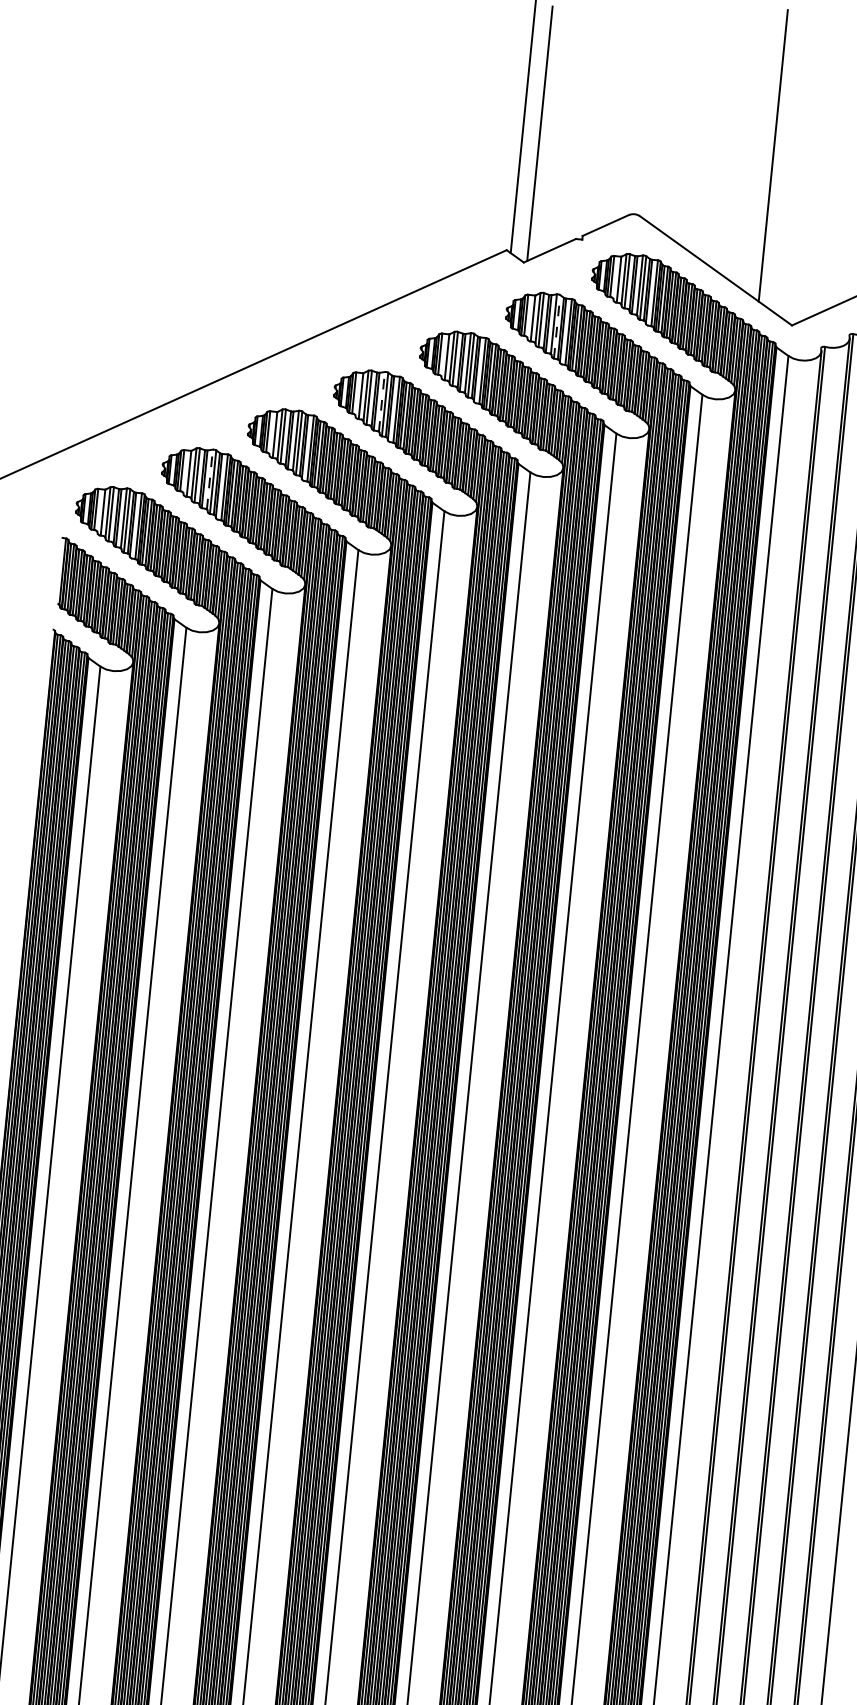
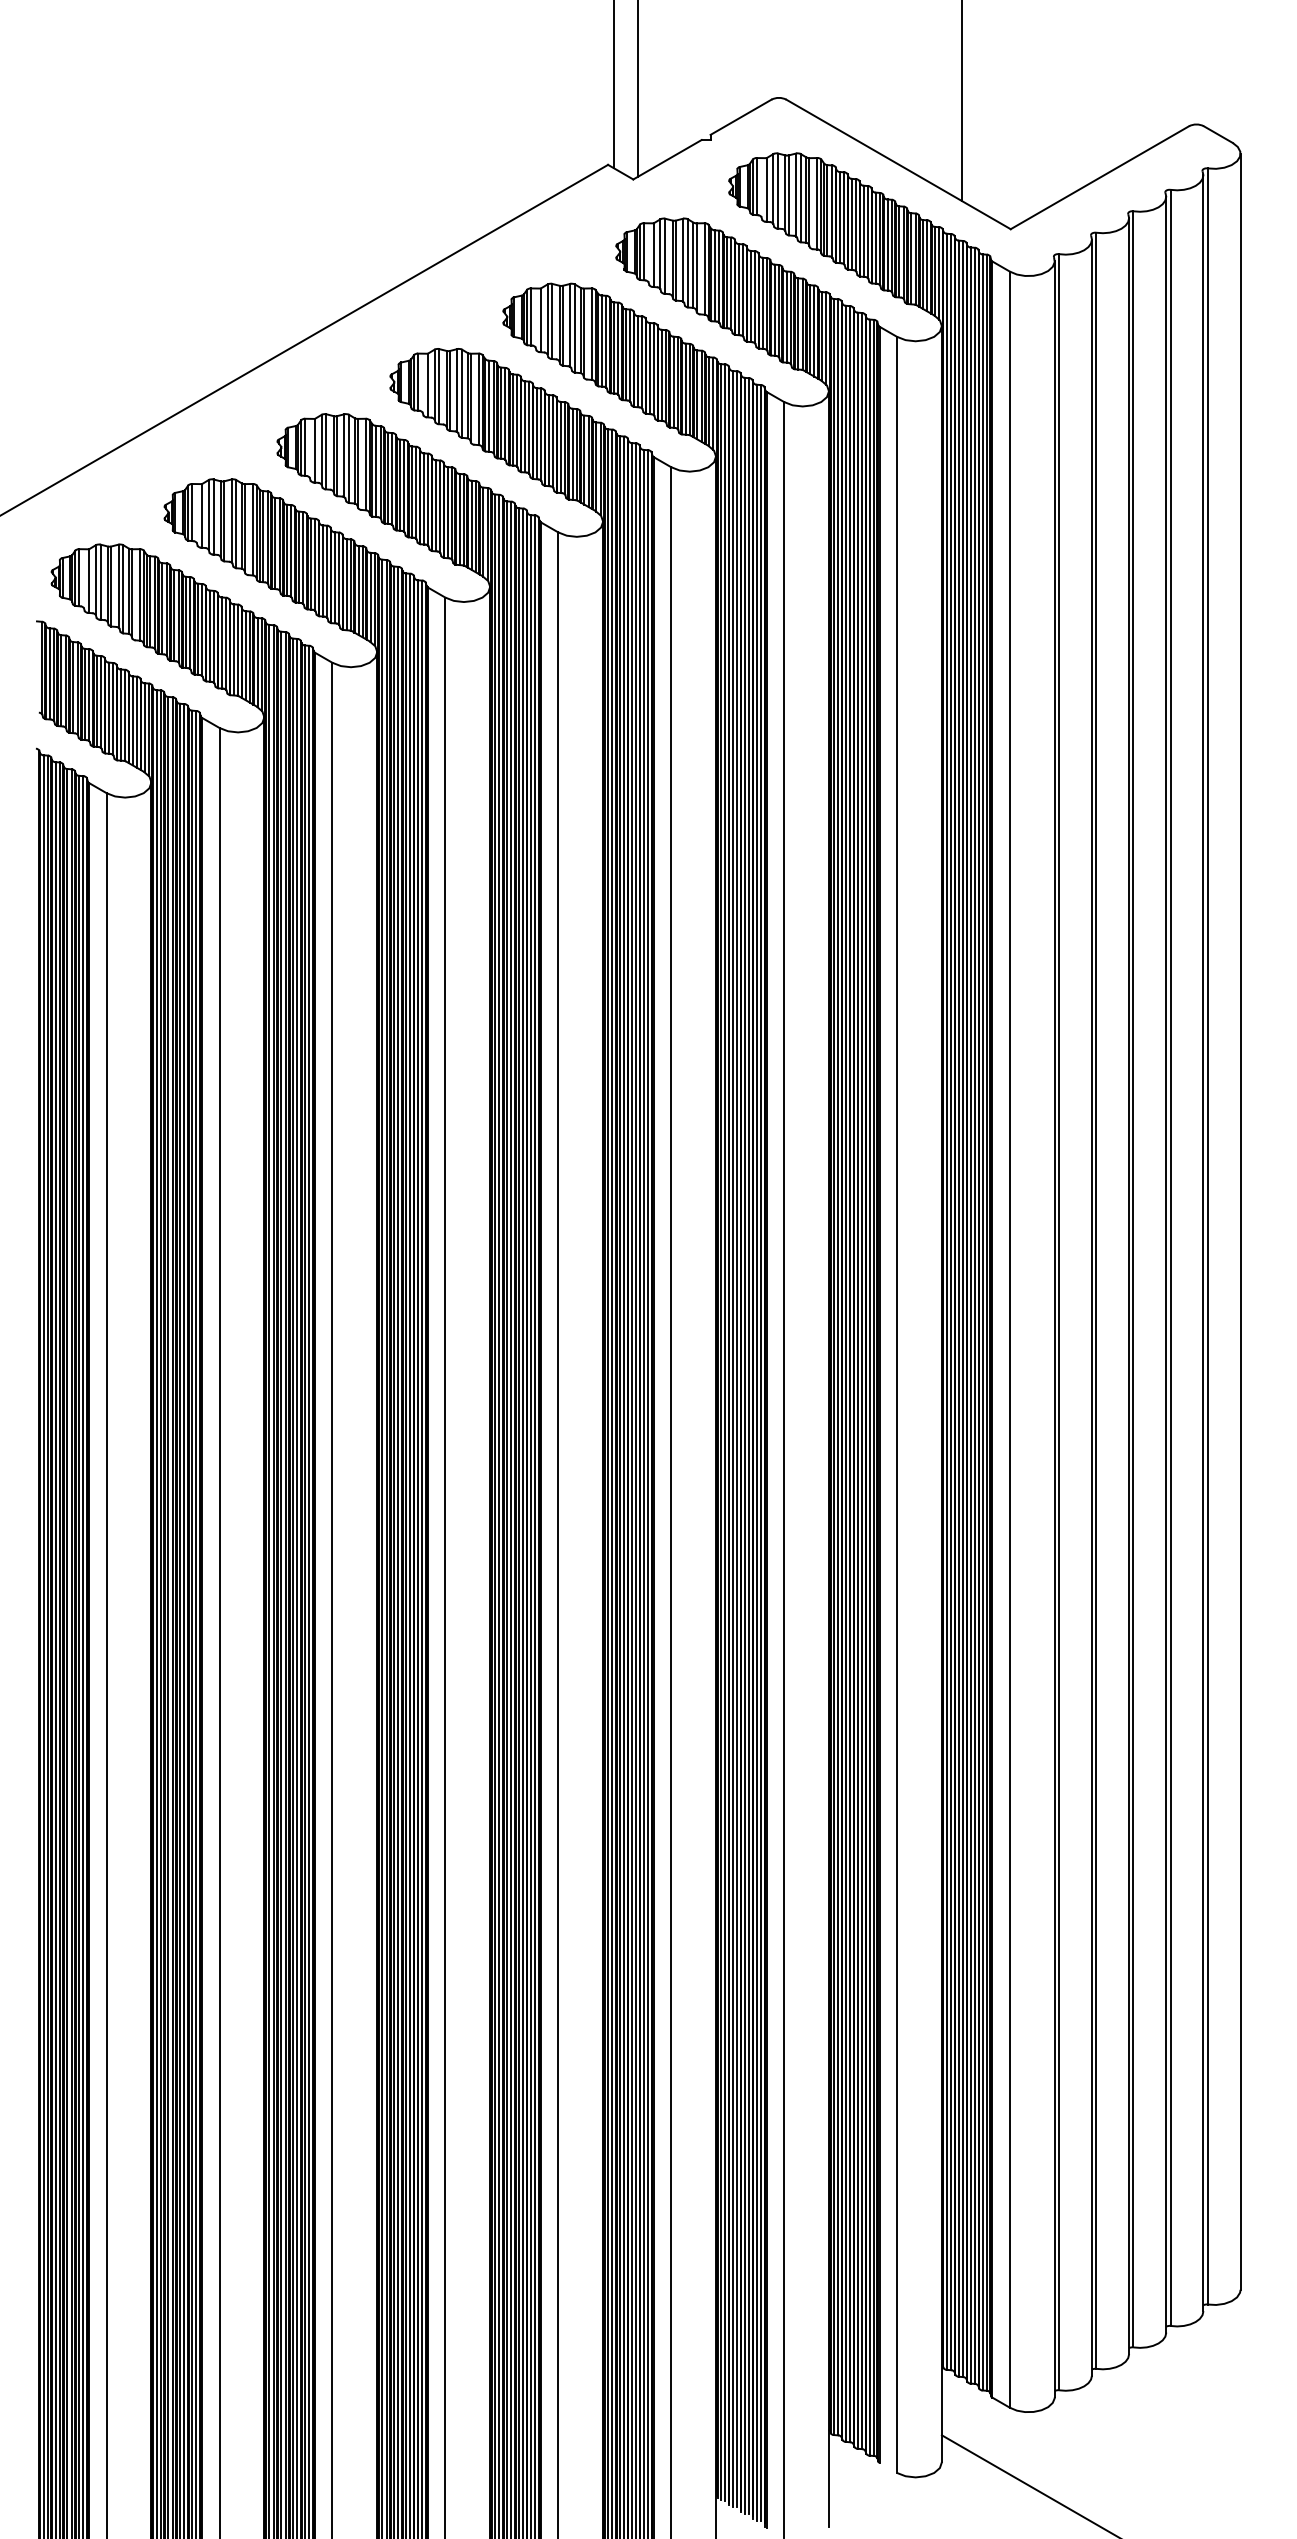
line: (556, 326) -> (687, 262), dashed -> solid
line: (382, 401) -> (457, 390), dashed -> solid
line: (209, 479) -> (231, 520), dashed -> solid

